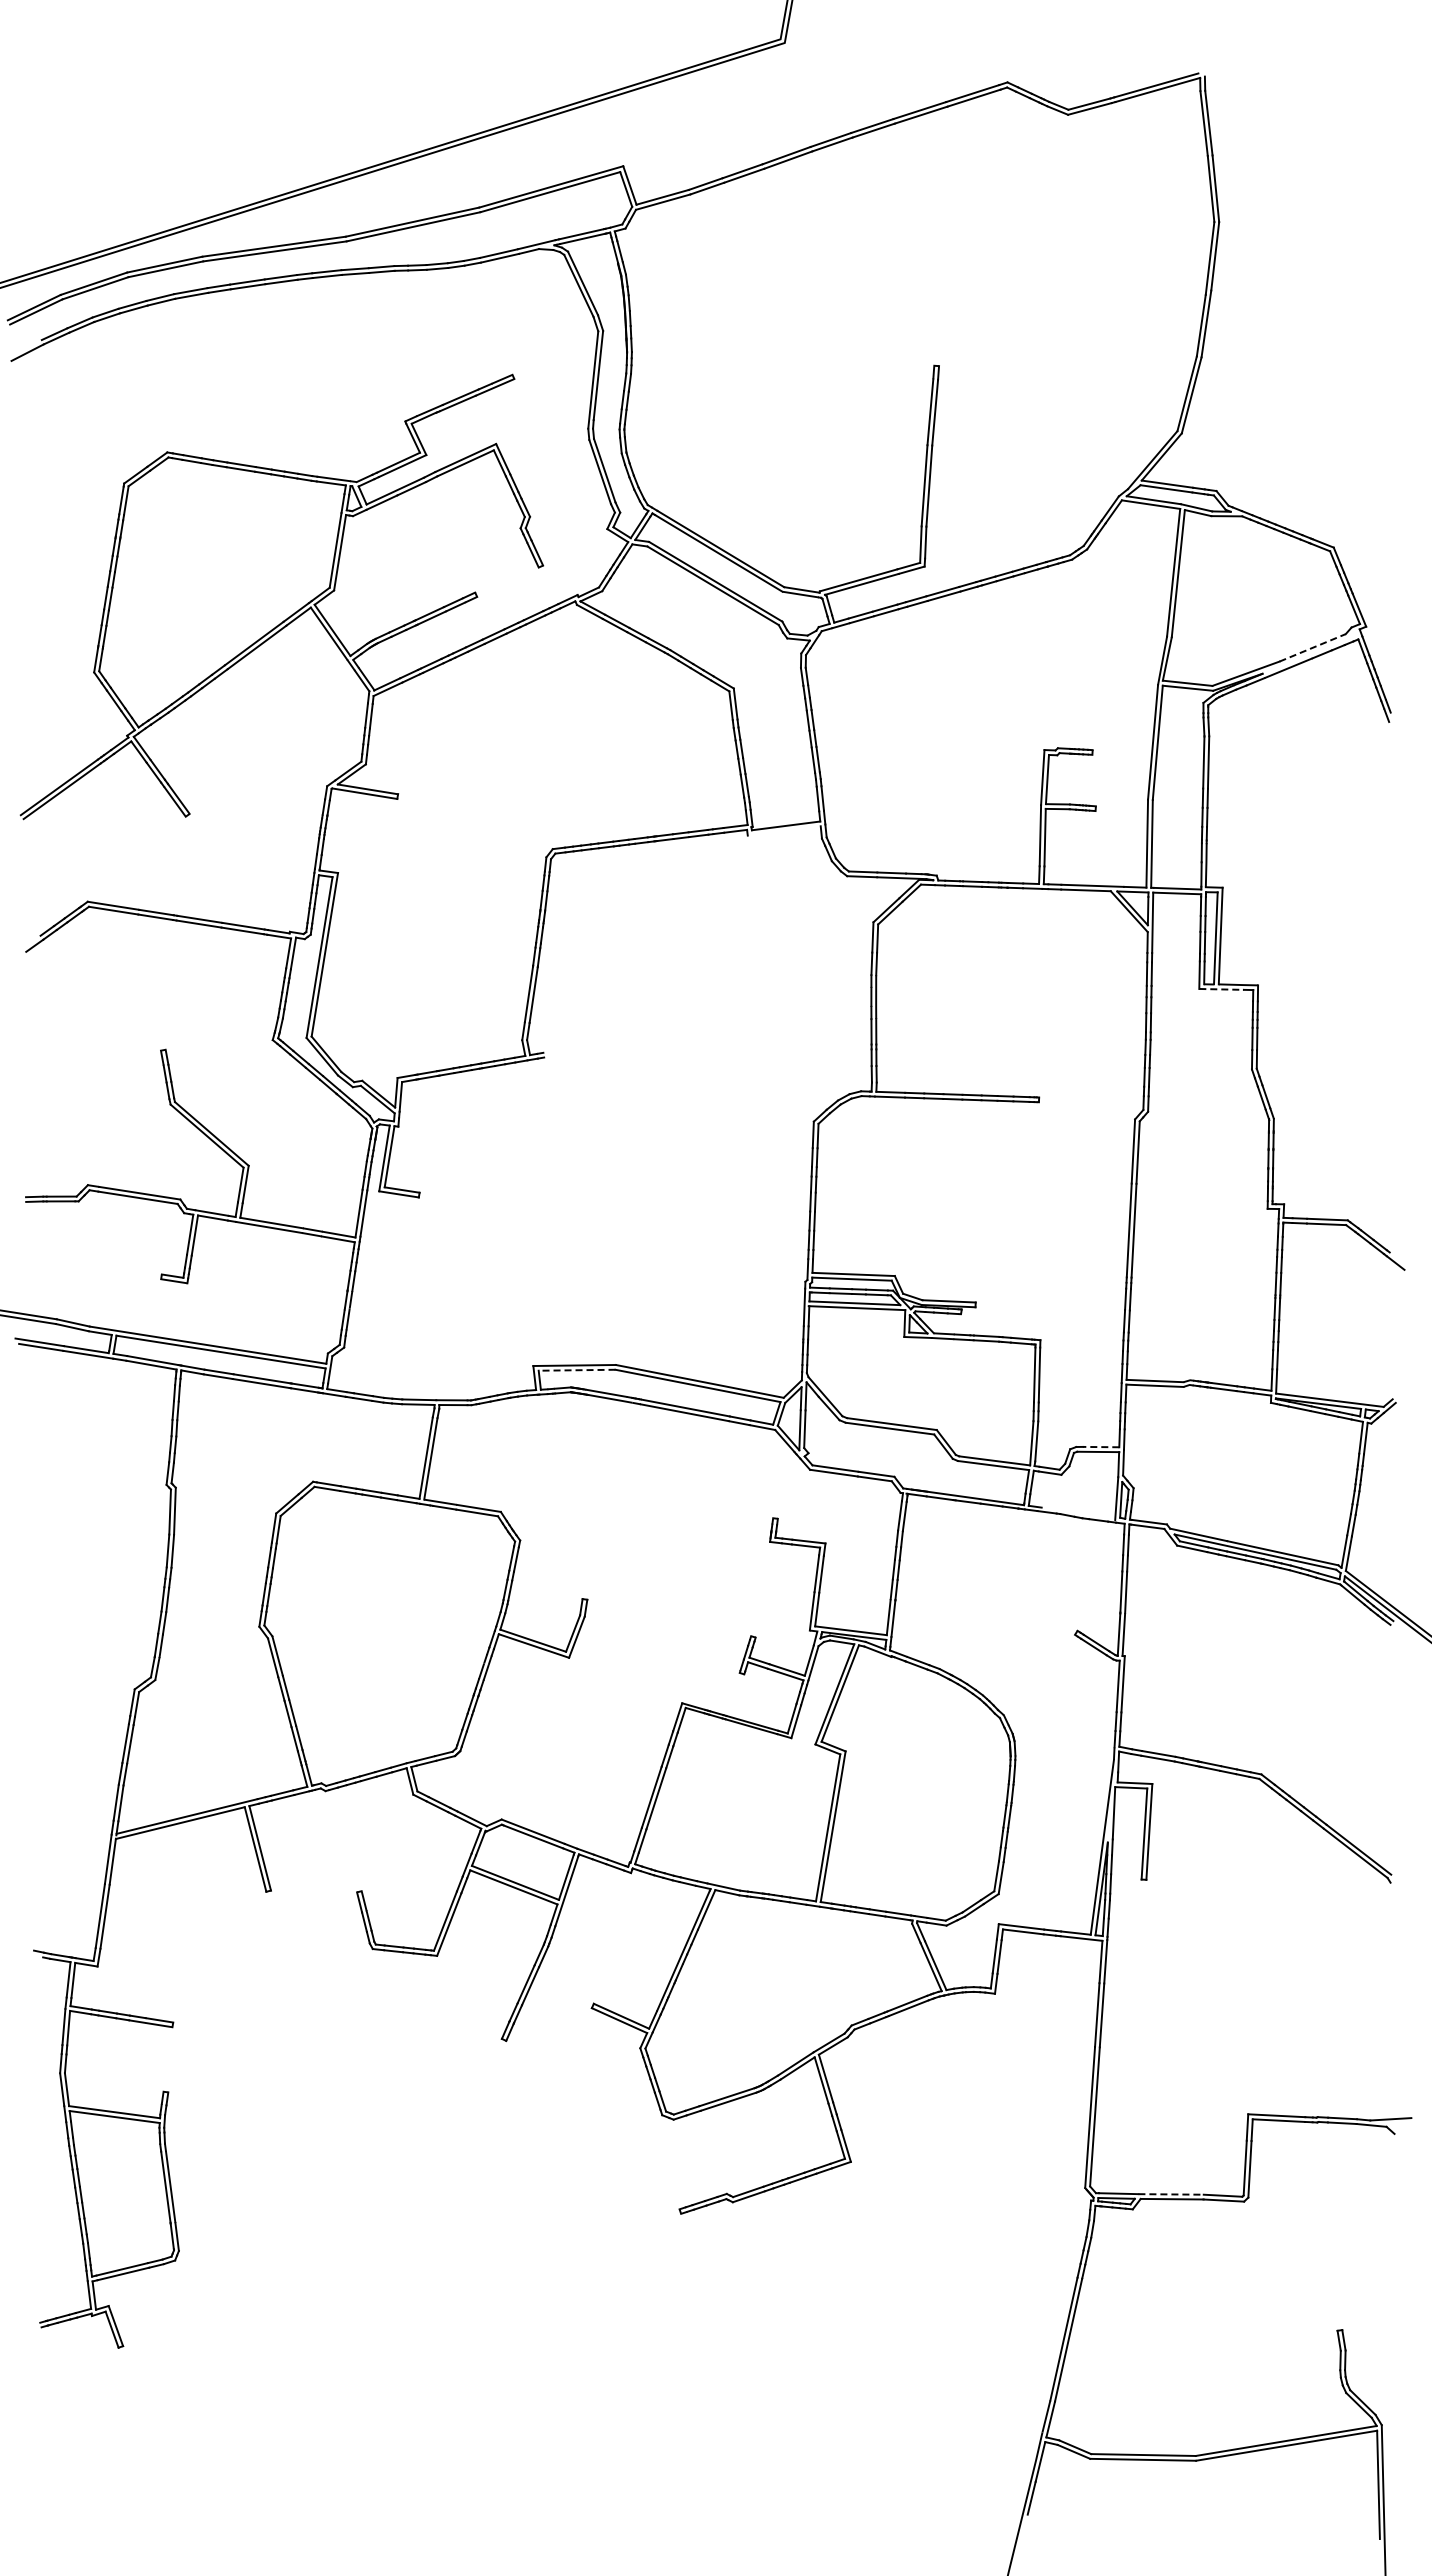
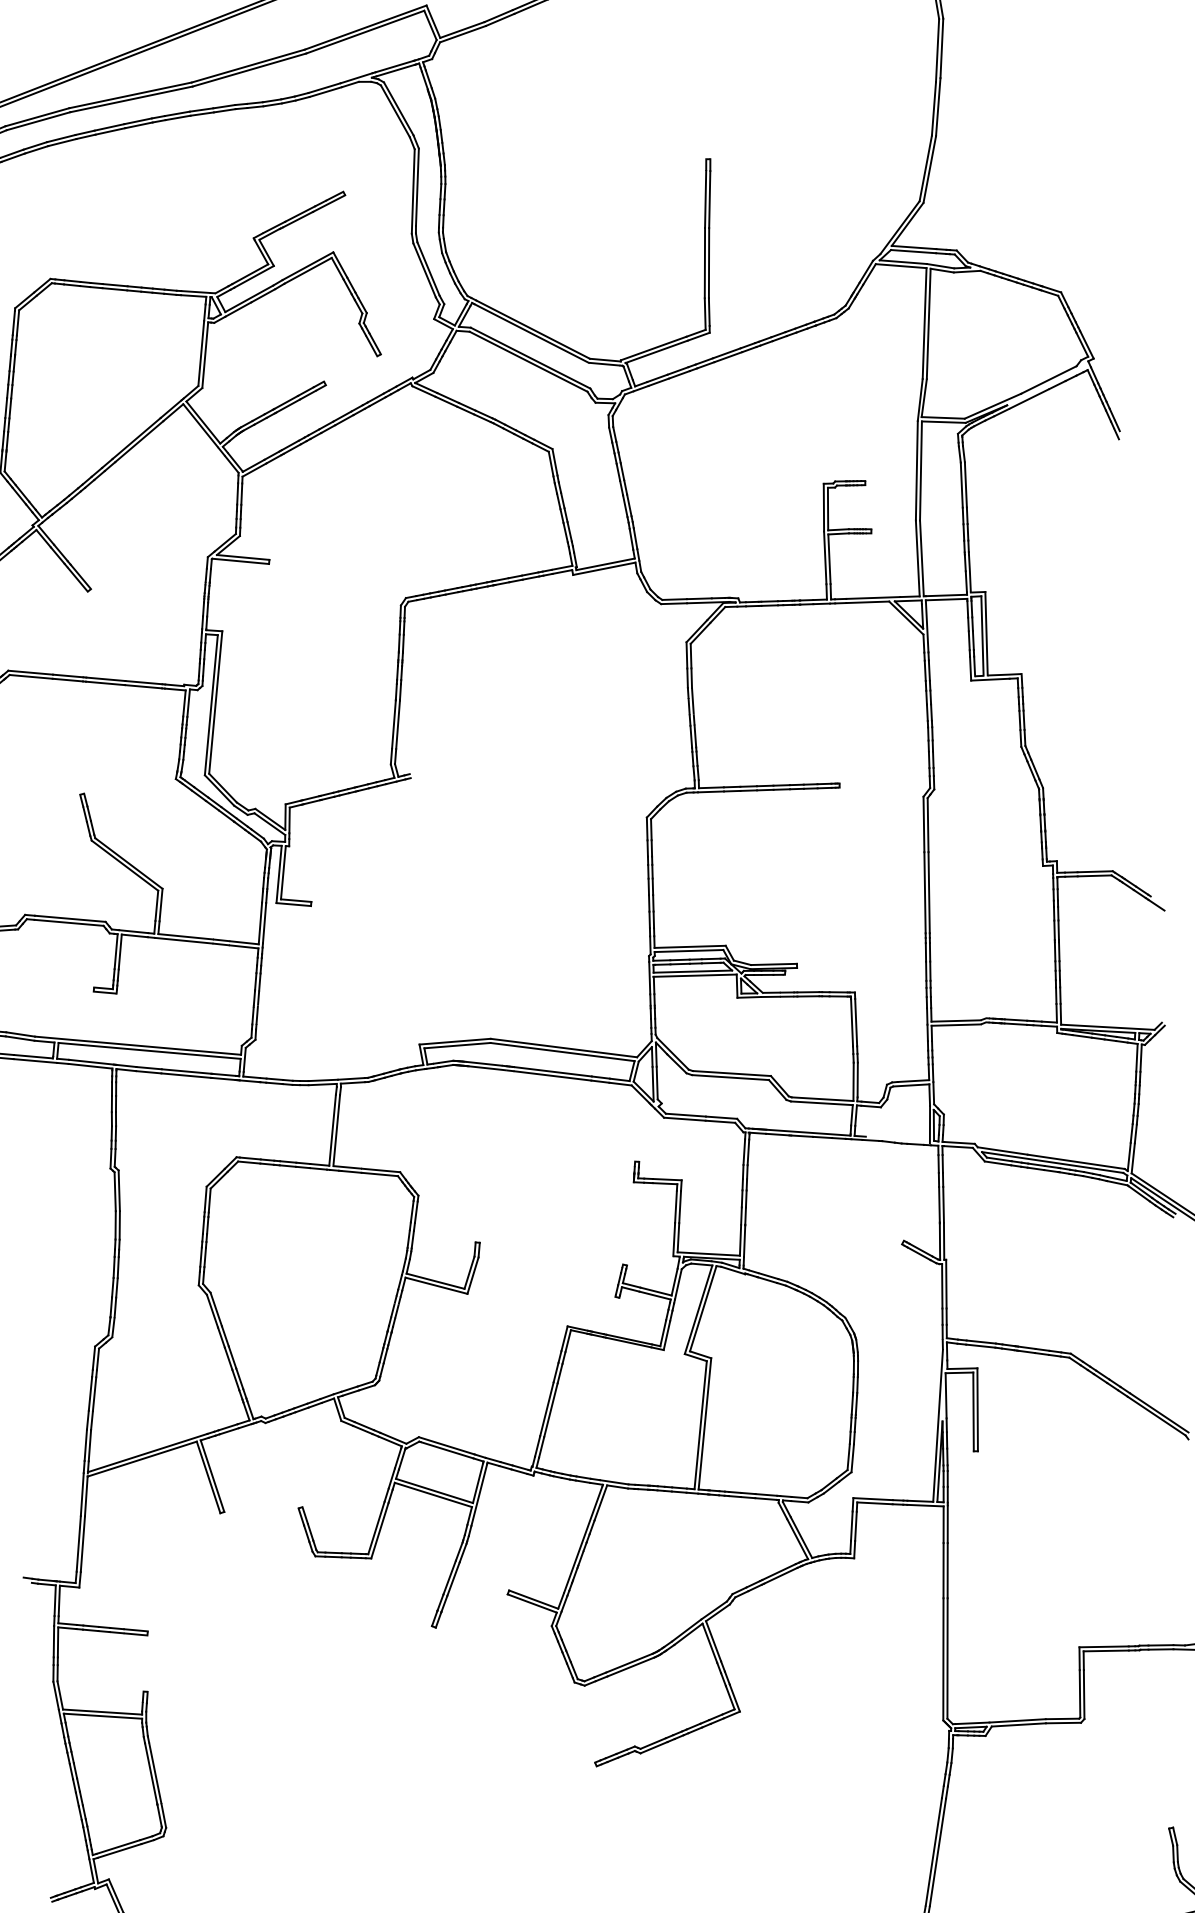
line: (1312, 647) -> (1048, 379), dashed -> solid
line: (783, 830) -> (603, 568), added
line: (1222, 989) -> (991, 679), dashed -> solid
line: (576, 1370) -> (456, 1045), dashed -> solid
line: (1100, 1447) -> (912, 1081), dashed -> solid
line: (1171, 2194) -> (1018, 1720), dashed -> solid

